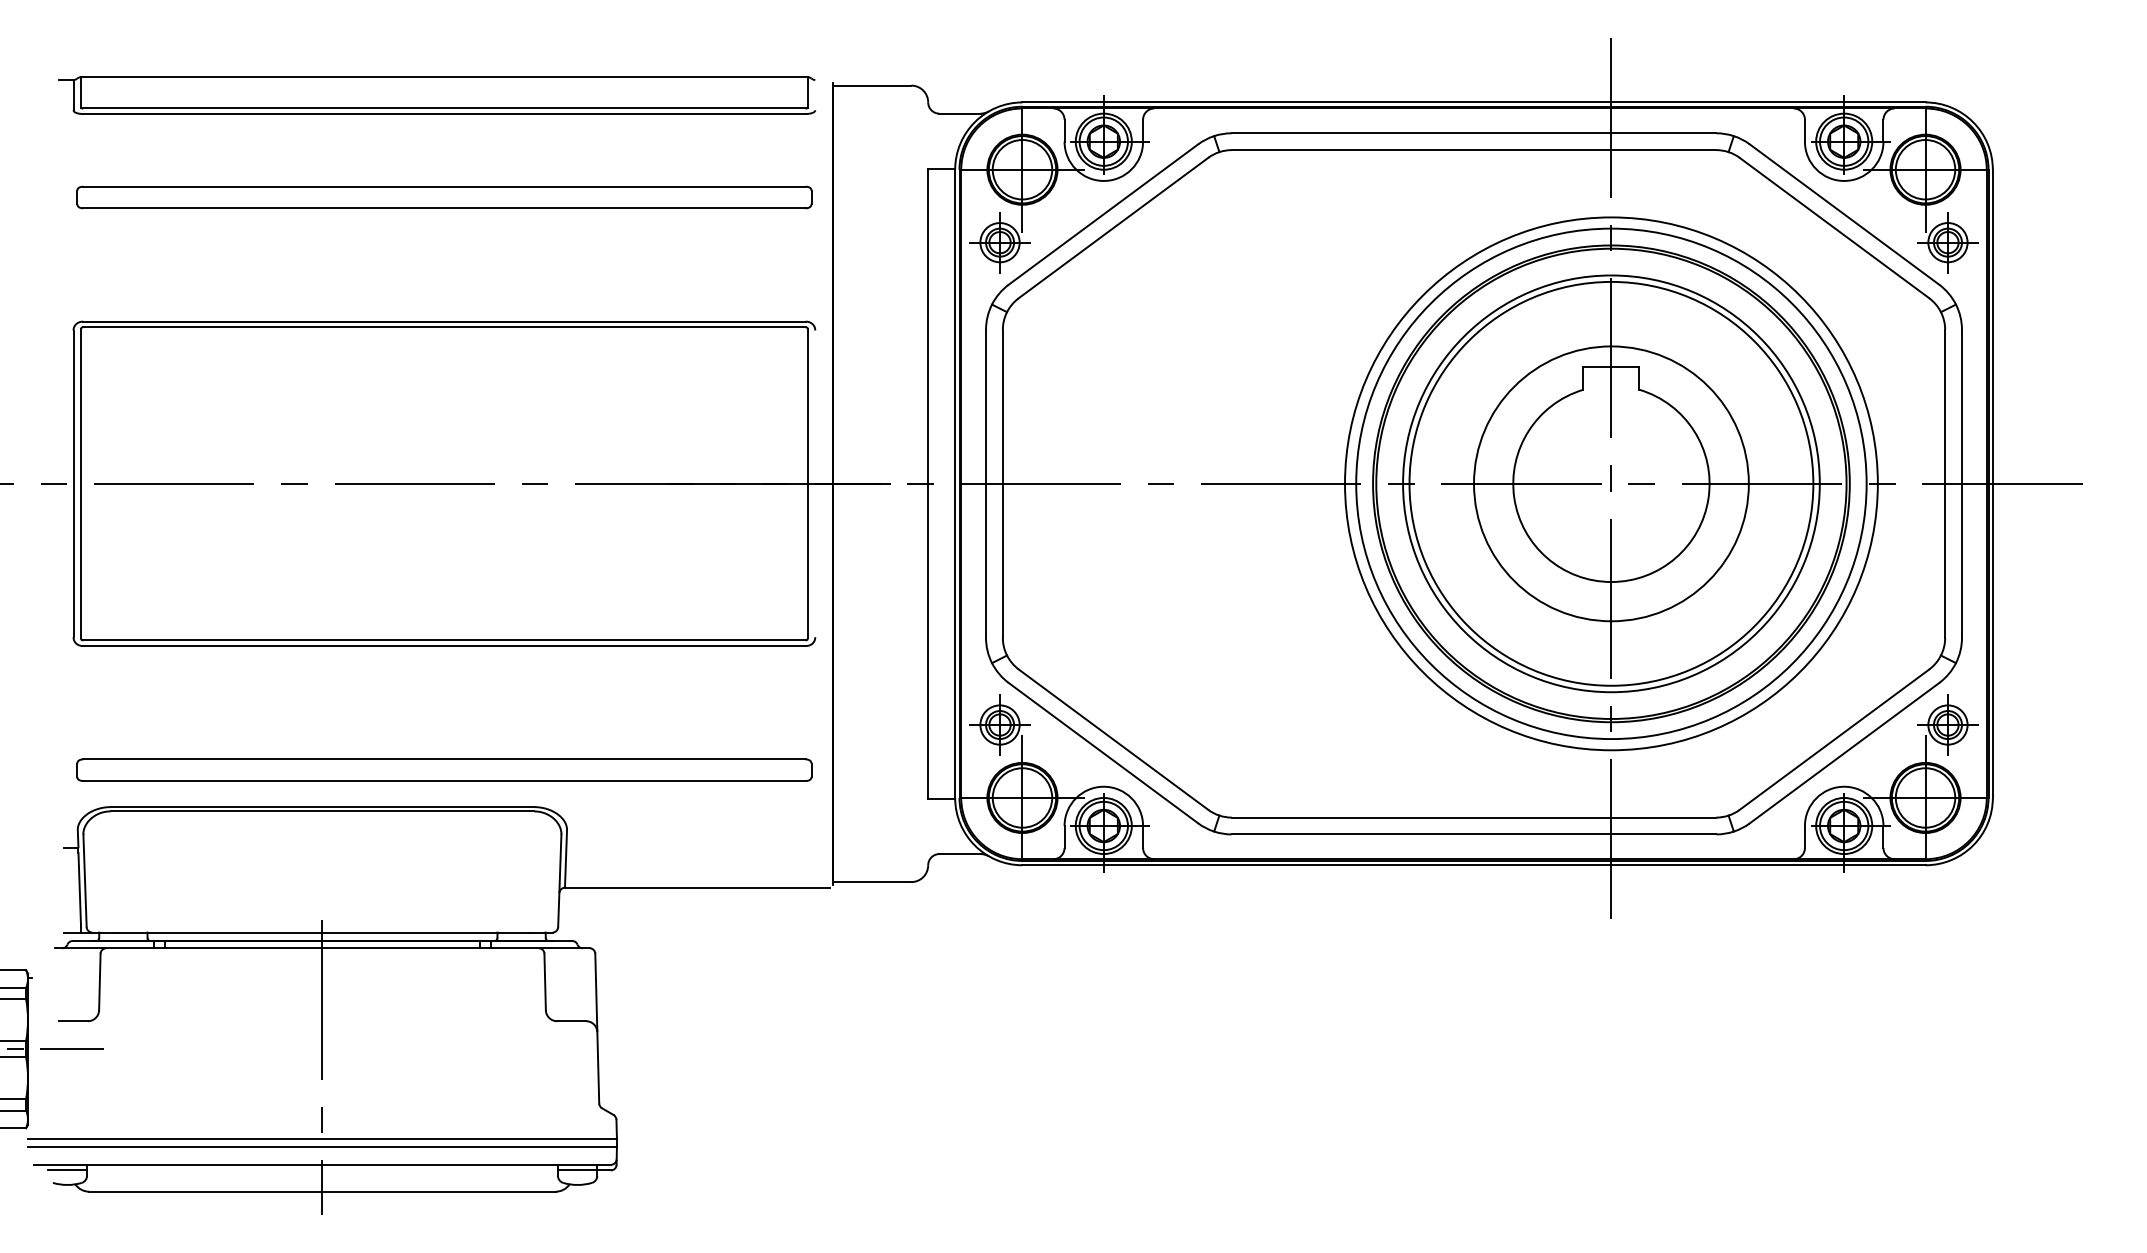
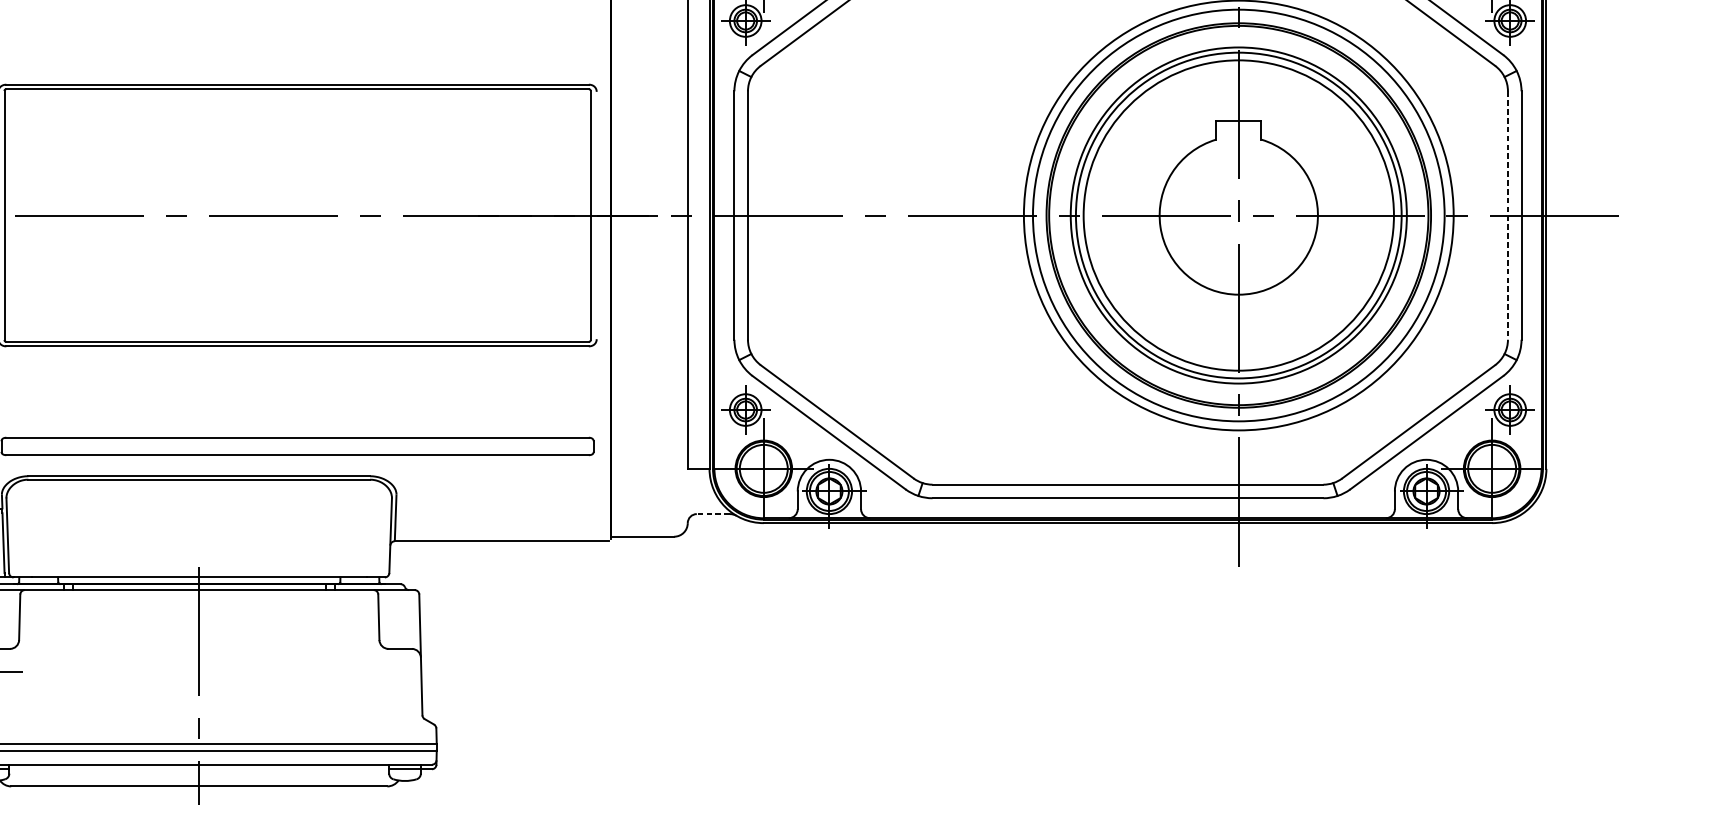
circle: (1611, 483) -> (1238, 215), size x1.4
line: (1945, 484) -> (1508, 216), solid -> dashed
line: (959, 854) -> (713, 514), solid -> dashed

